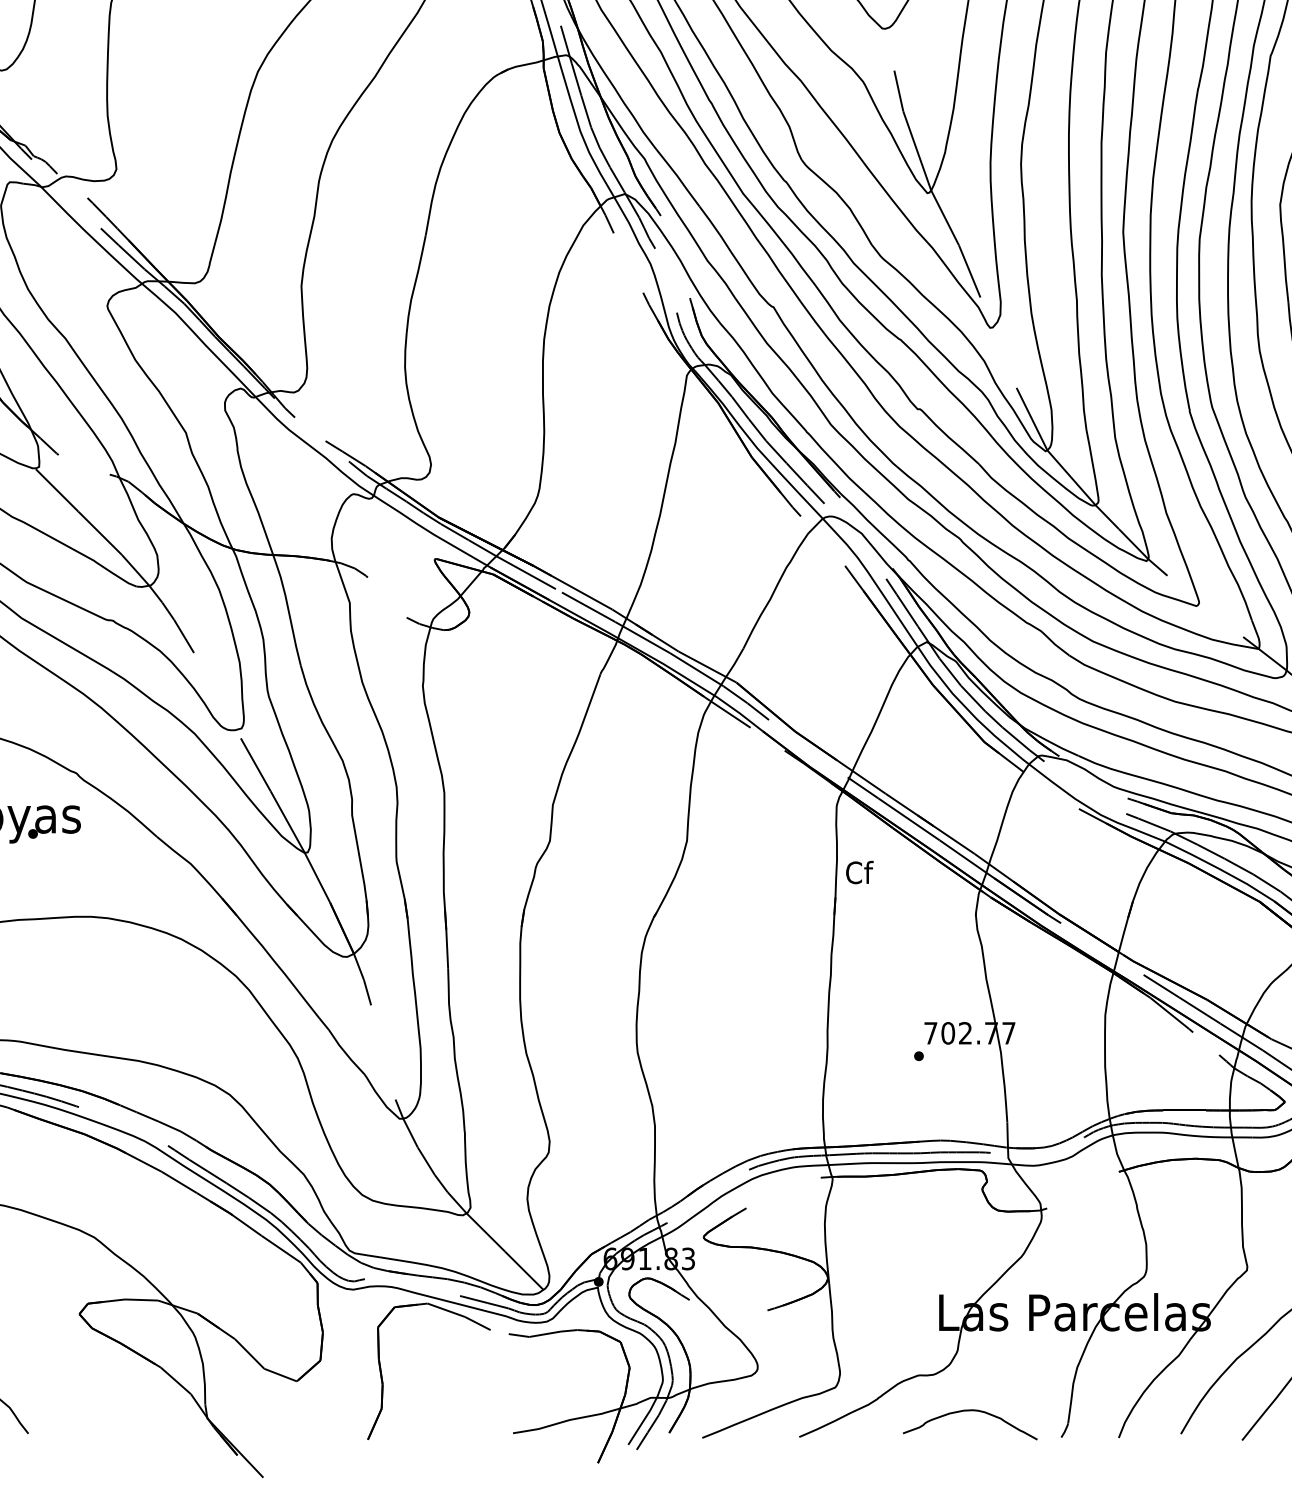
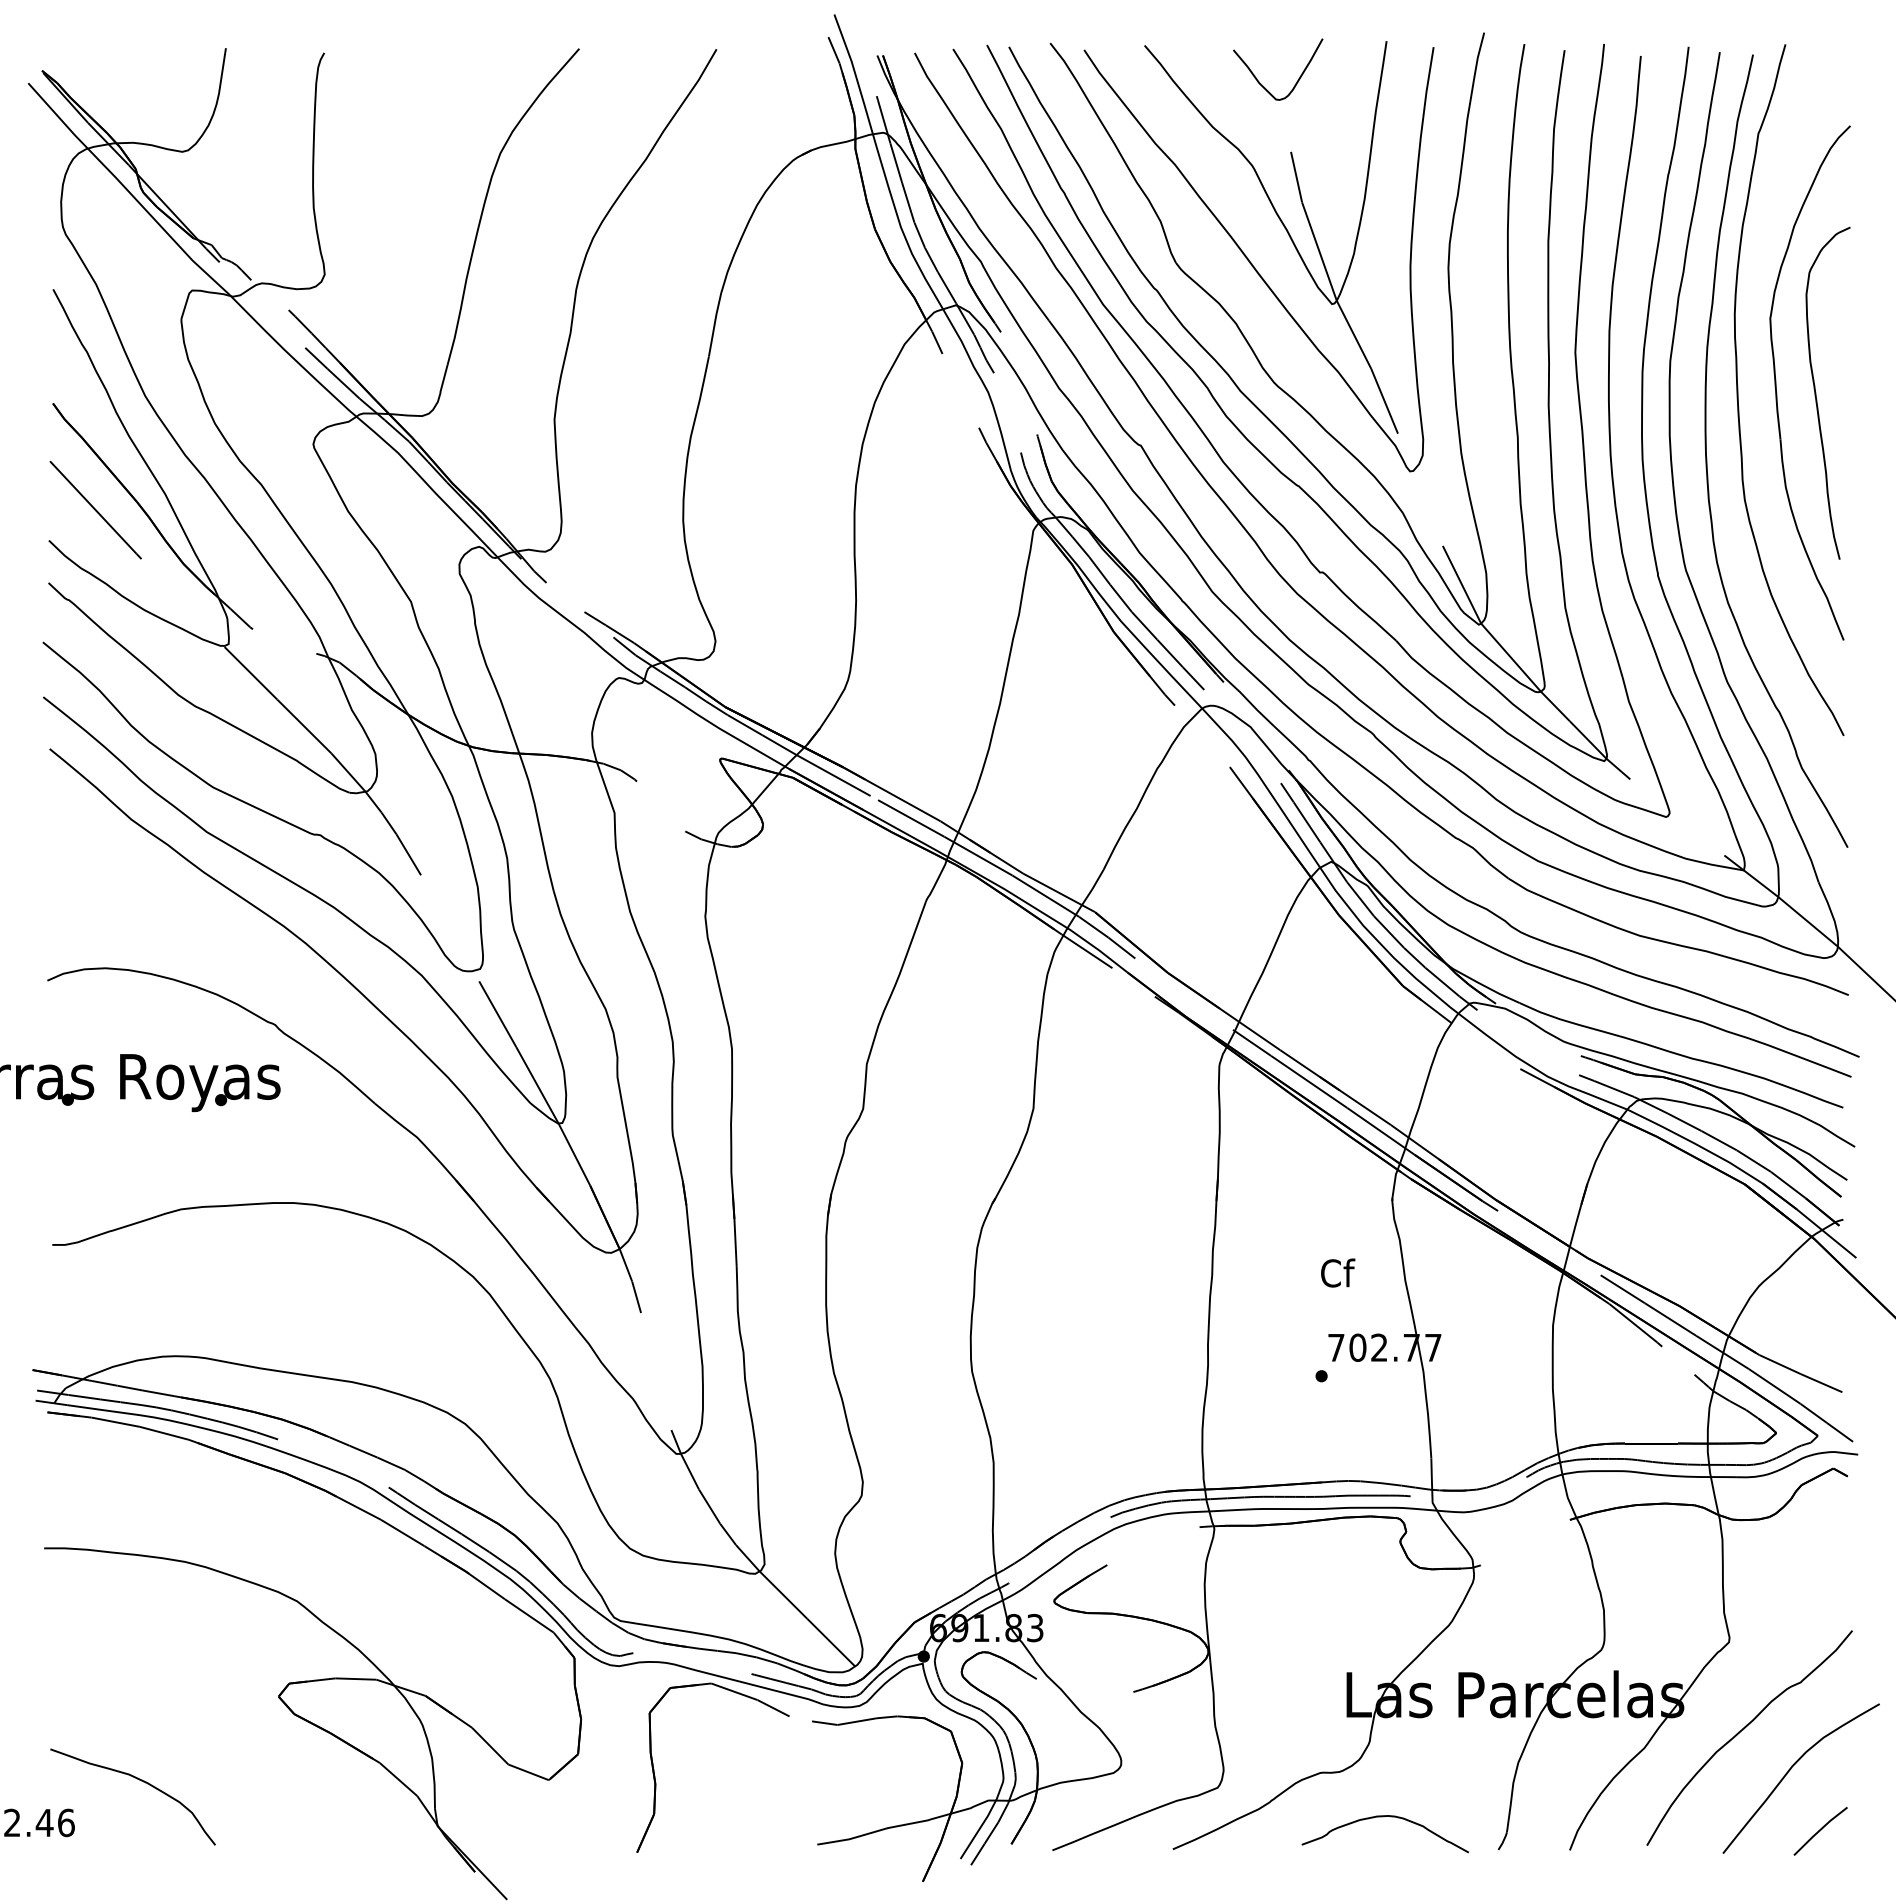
text: (860, 872) -> (1338, 1272), moved

